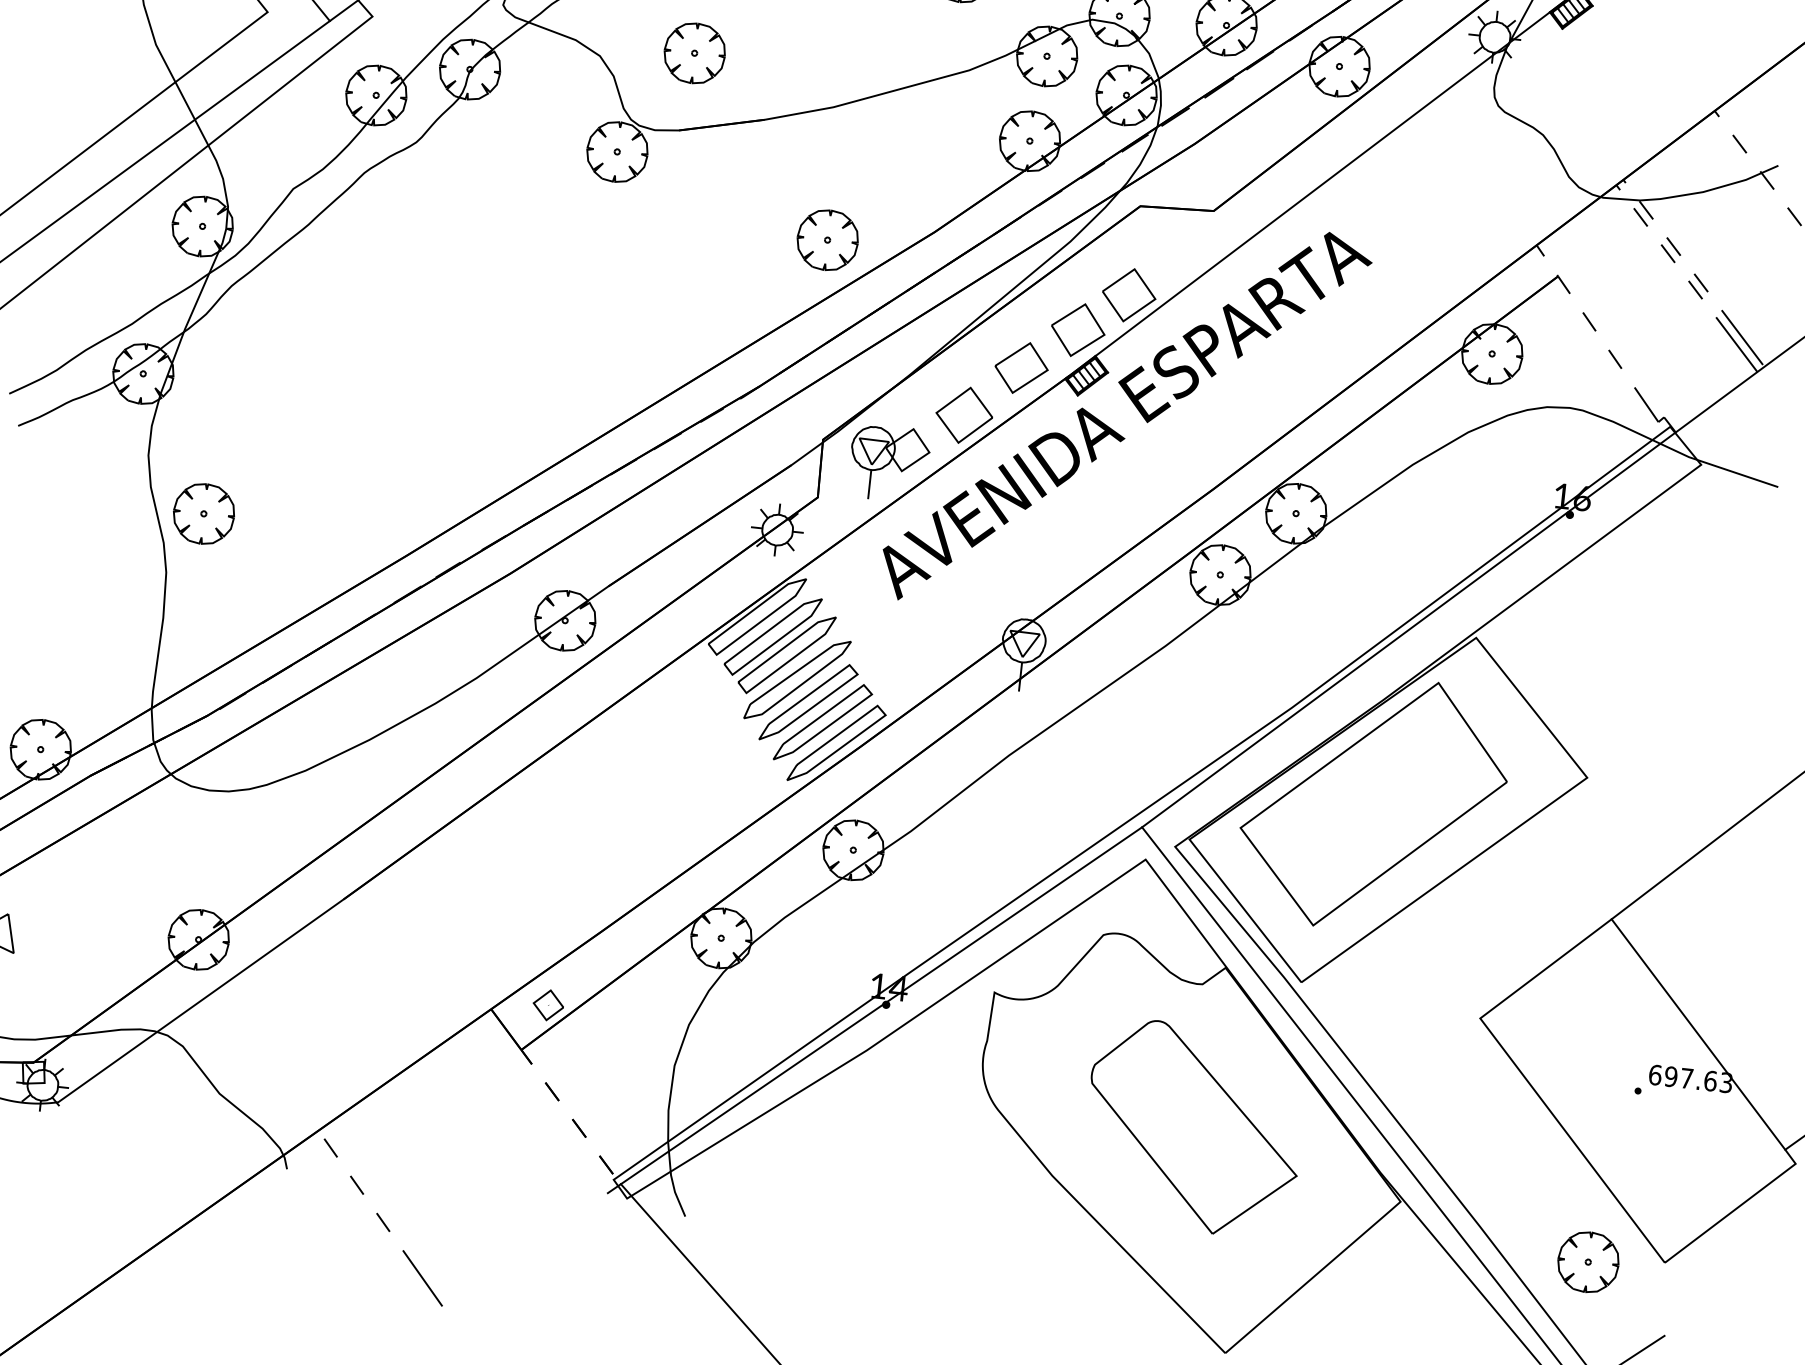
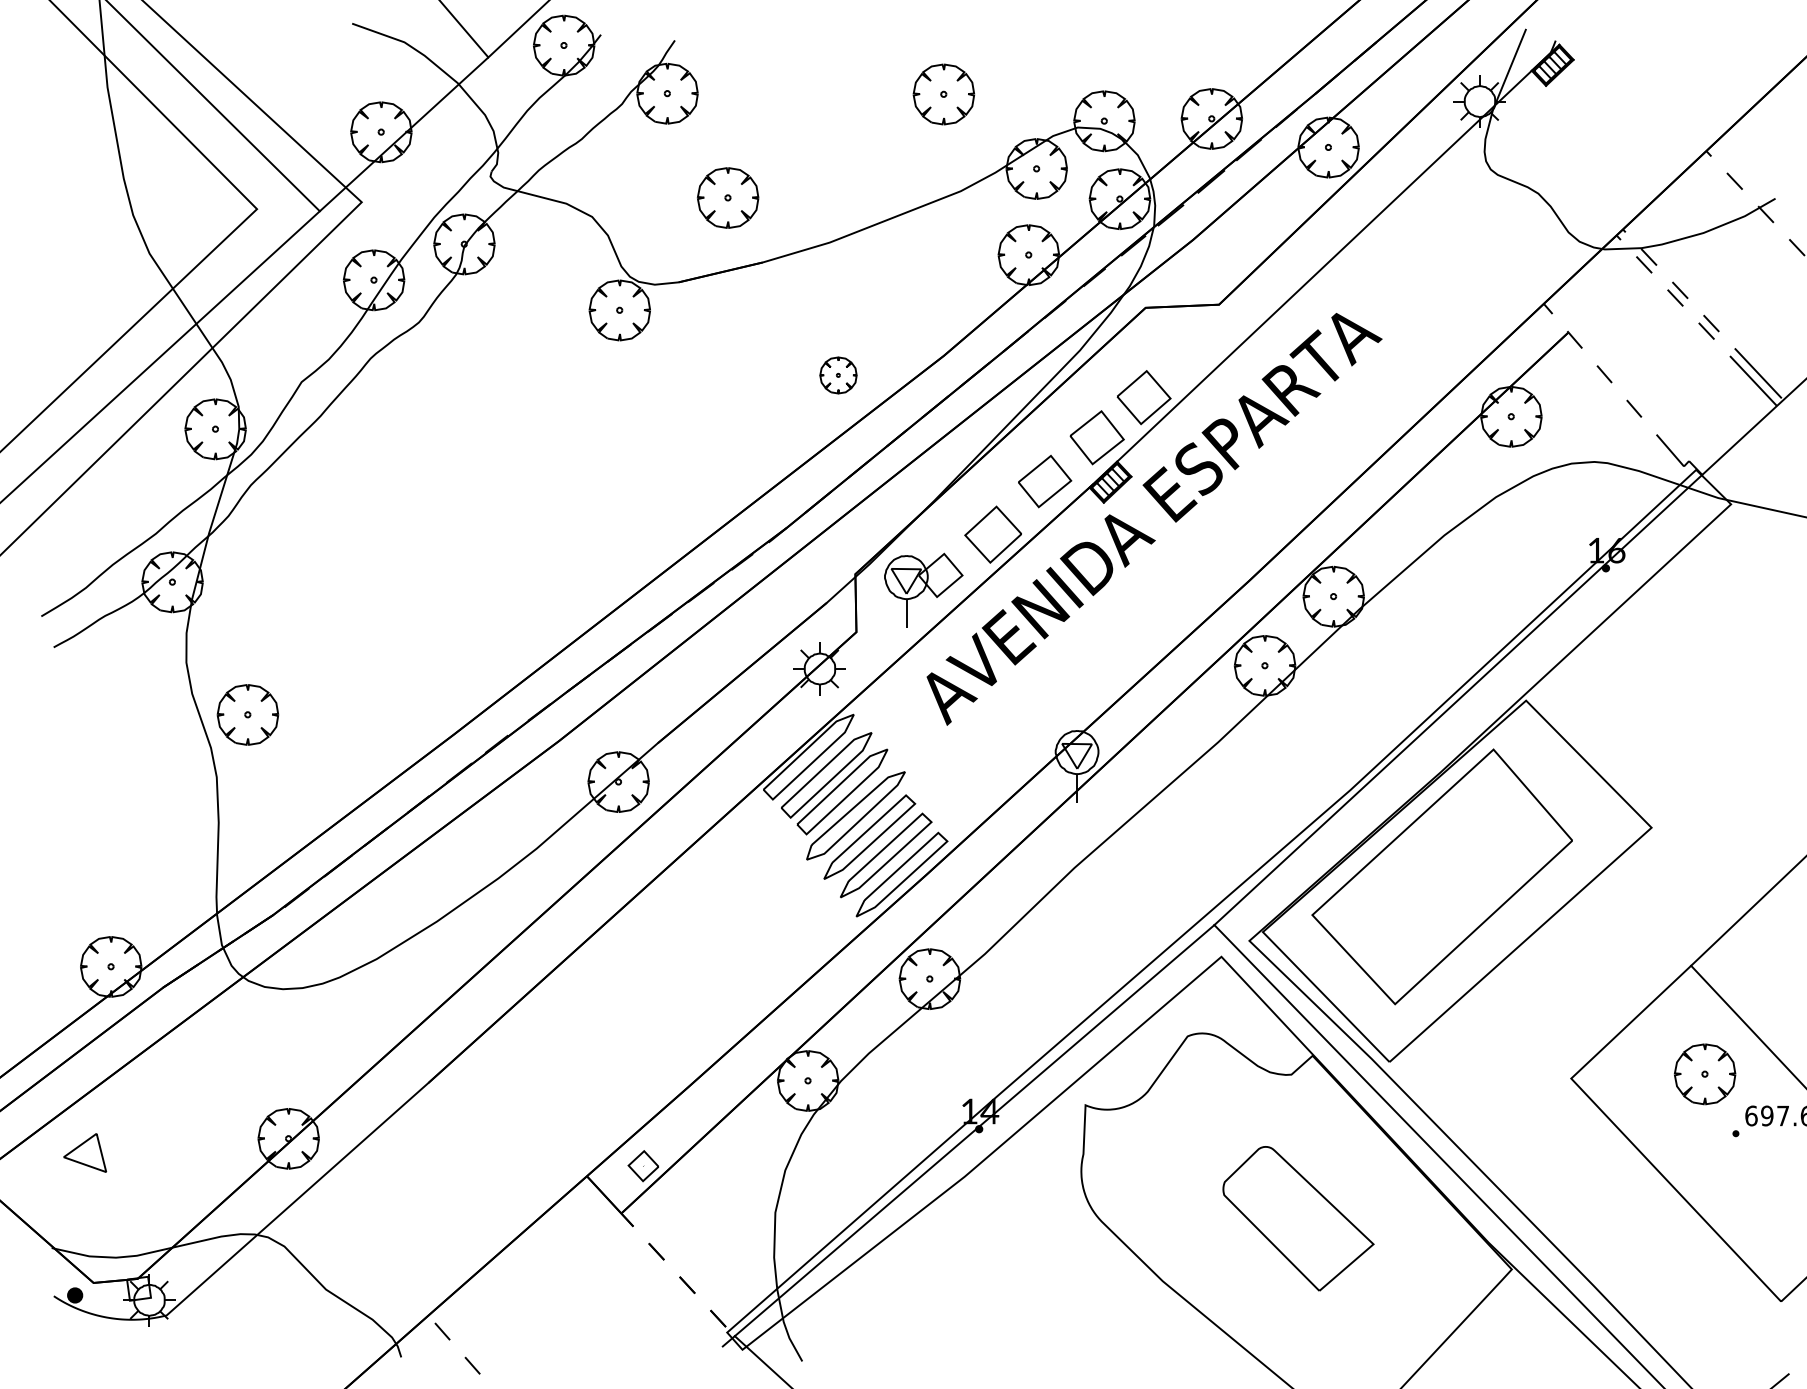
part: (695, 52) -> (728, 197), moved
part: (827, 240) -> (838, 375), size x0.6
part: (1194, 1128) -> (1298, 1218), size x0.7
part: (1588, 1262) -> (1705, 1074), moved

